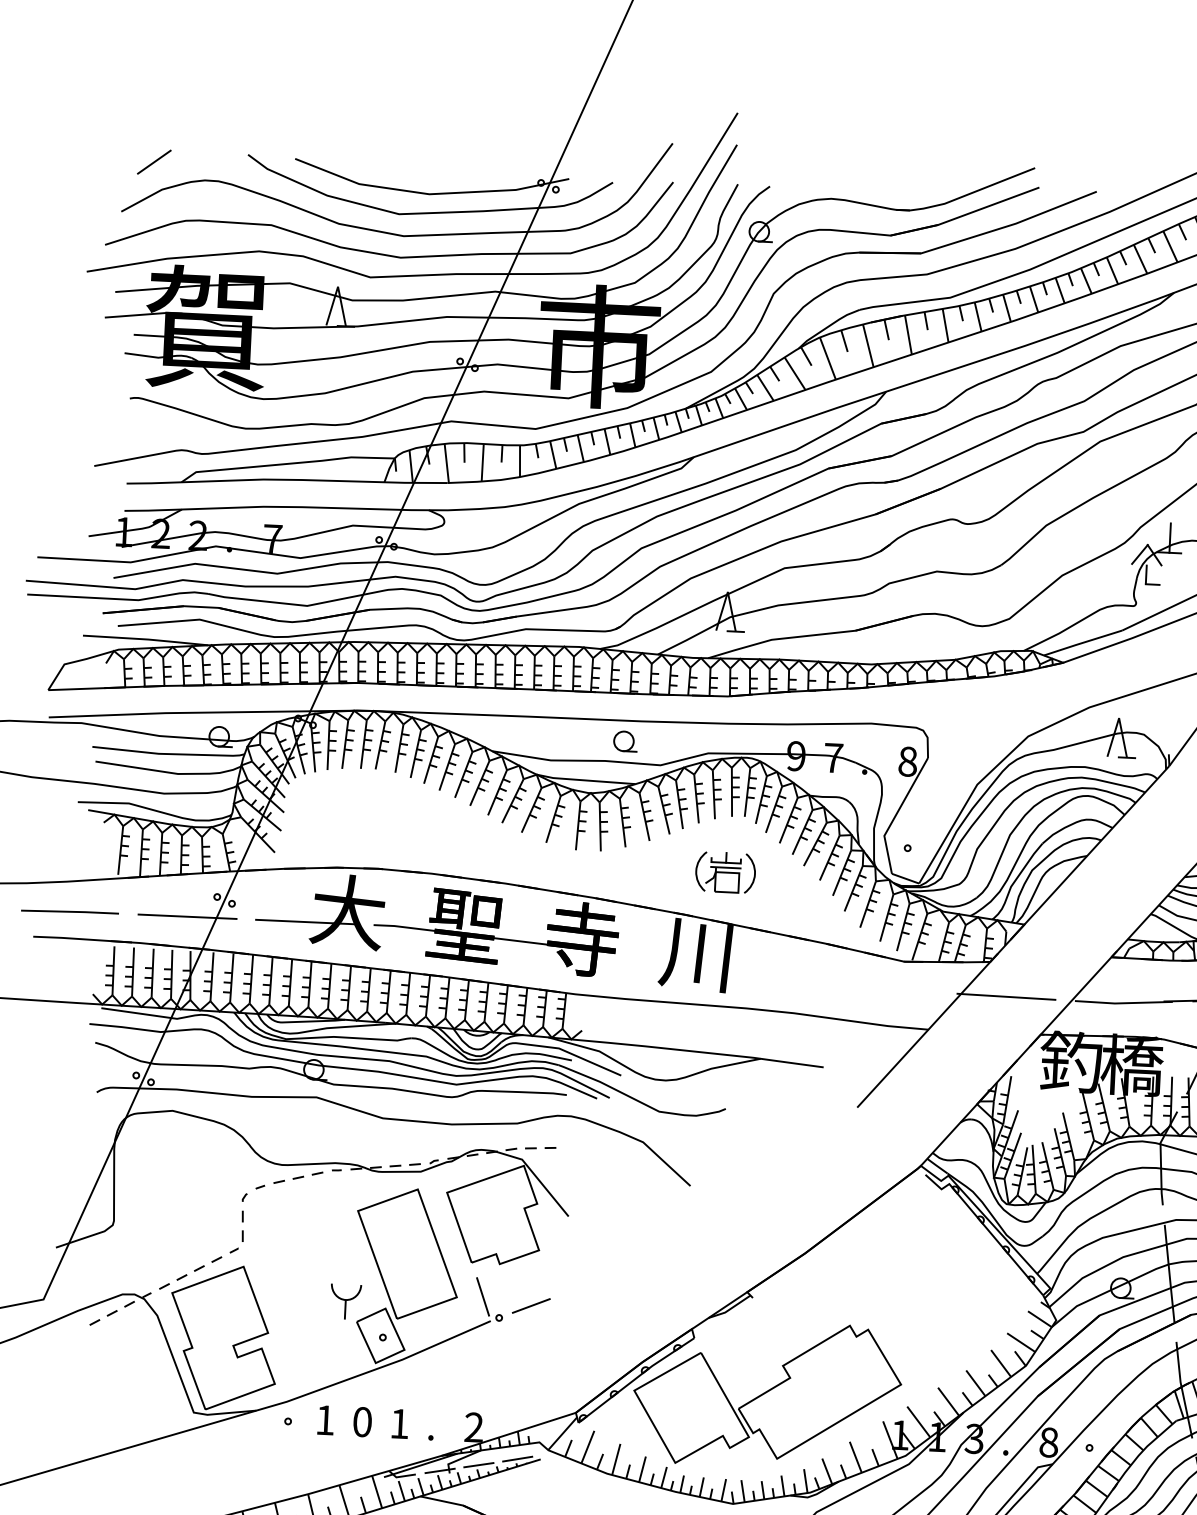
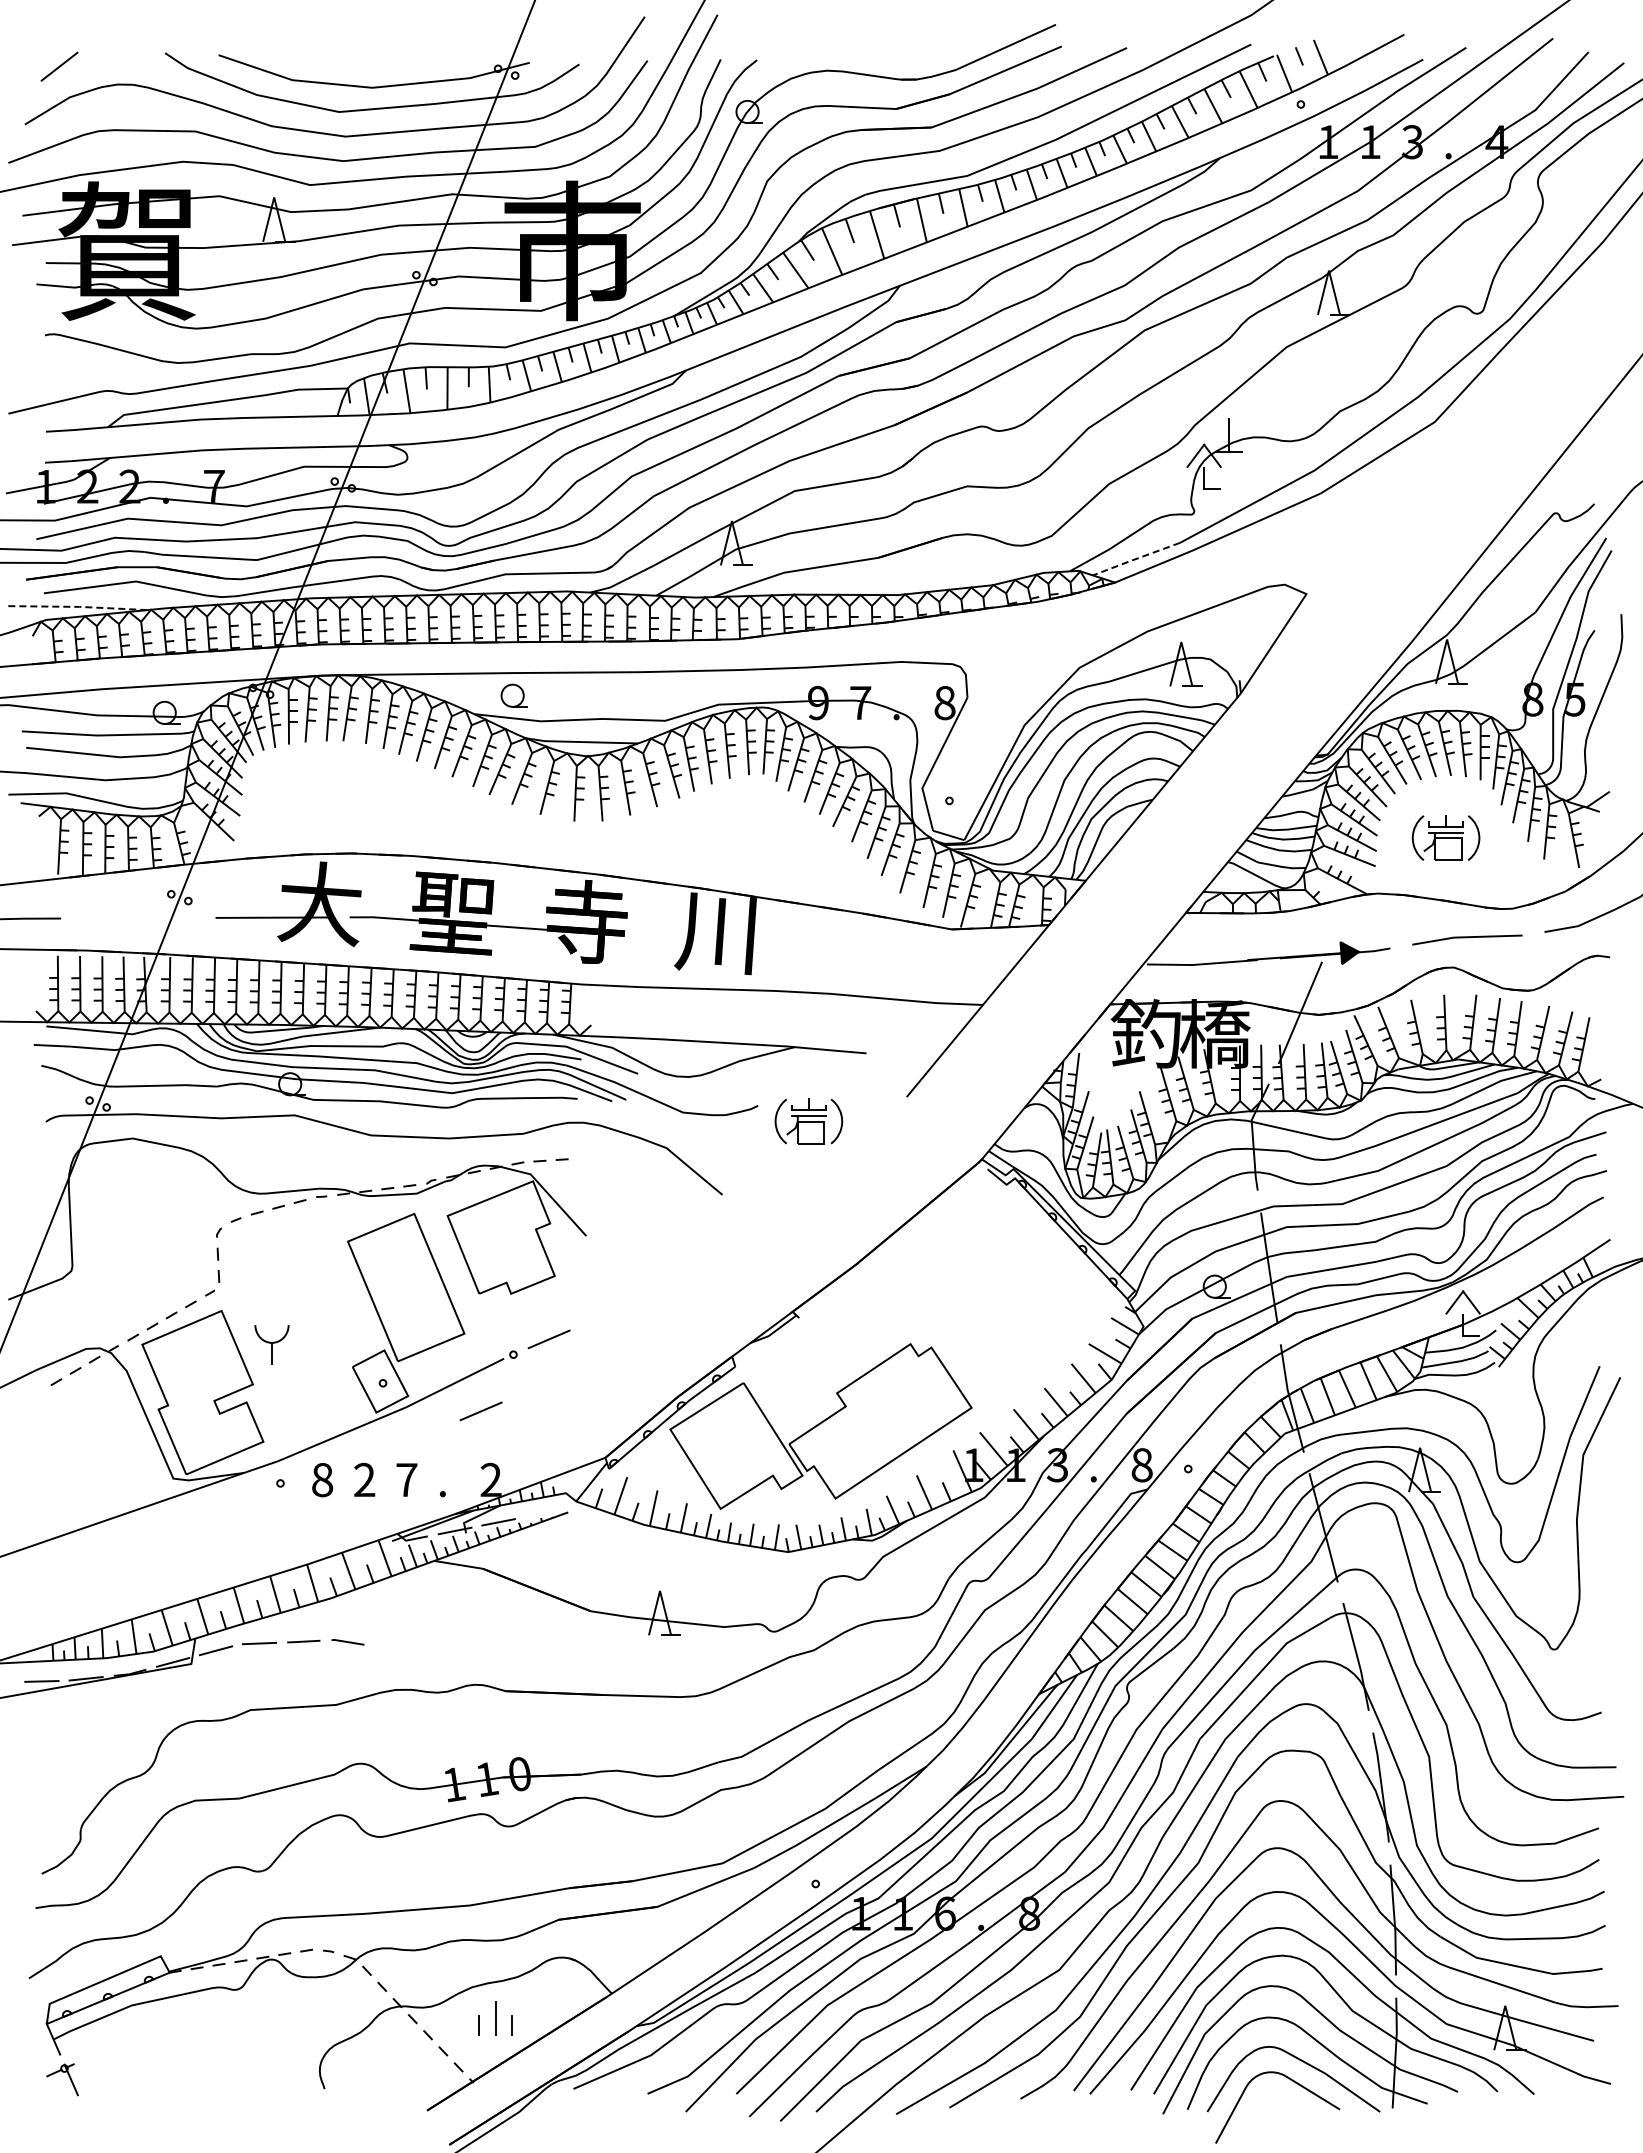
line: (146, 639) -> (77, 606), solid -> dashed
line: (1082, 643) -> (1135, 559), solid -> dashed
part: (624, 741) -> (513, 695), moved
part: (725, 872) -> (808, 1121), moved
line: (187, 916) -> (138, 918), removed
line: (1005, 996) -> (1068, 963), removed
line: (482, 1296) -> (493, 1331), removed
part: (345, 1301) -> (271, 1344), moved
line: (467, 1366) -> (480, 1411), added
text: (325, 1420) -> (322, 1480), 1 -> 8
text: (362, 1422) -> (364, 1480), 0 -> 2
text: (399, 1423) -> (406, 1479), 1 -> 7
line: (517, 1458) -> (541, 1512), removed

